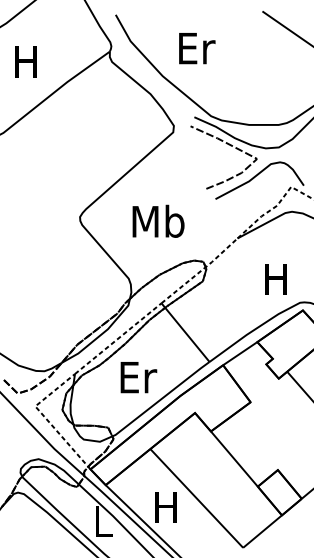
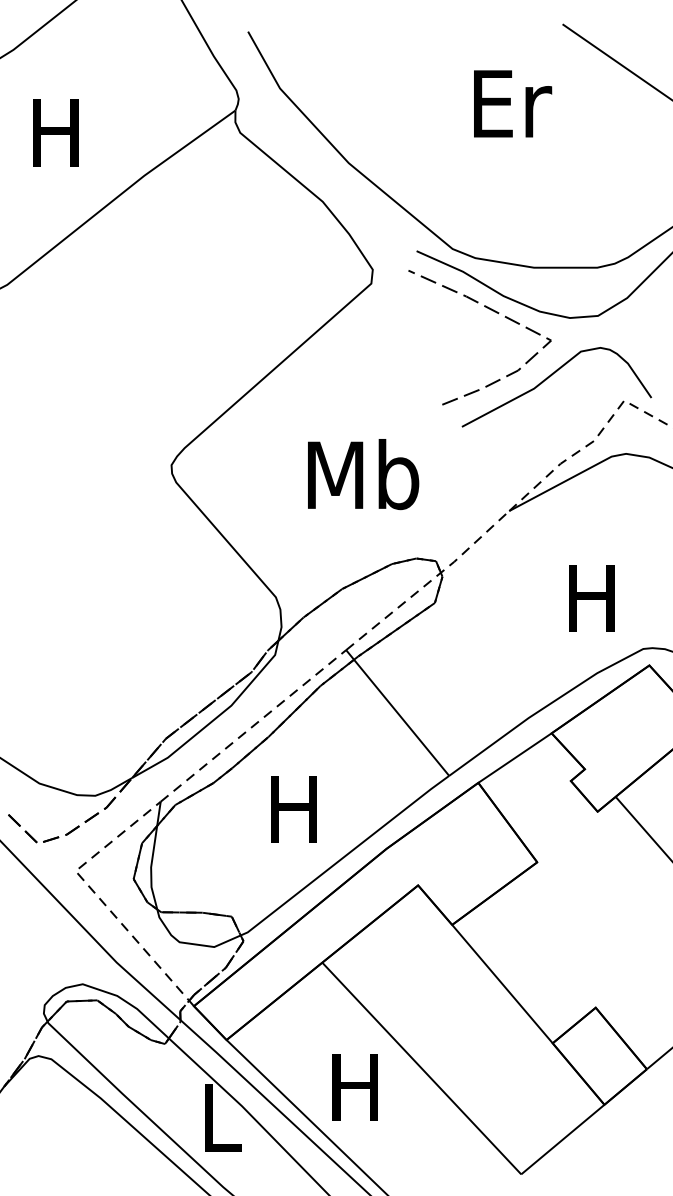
text: (197, 48) -> (513, 103), moved
text: (158, 220) -> (363, 472), moved
text: (138, 377) -> (296, 809), Er -> H

